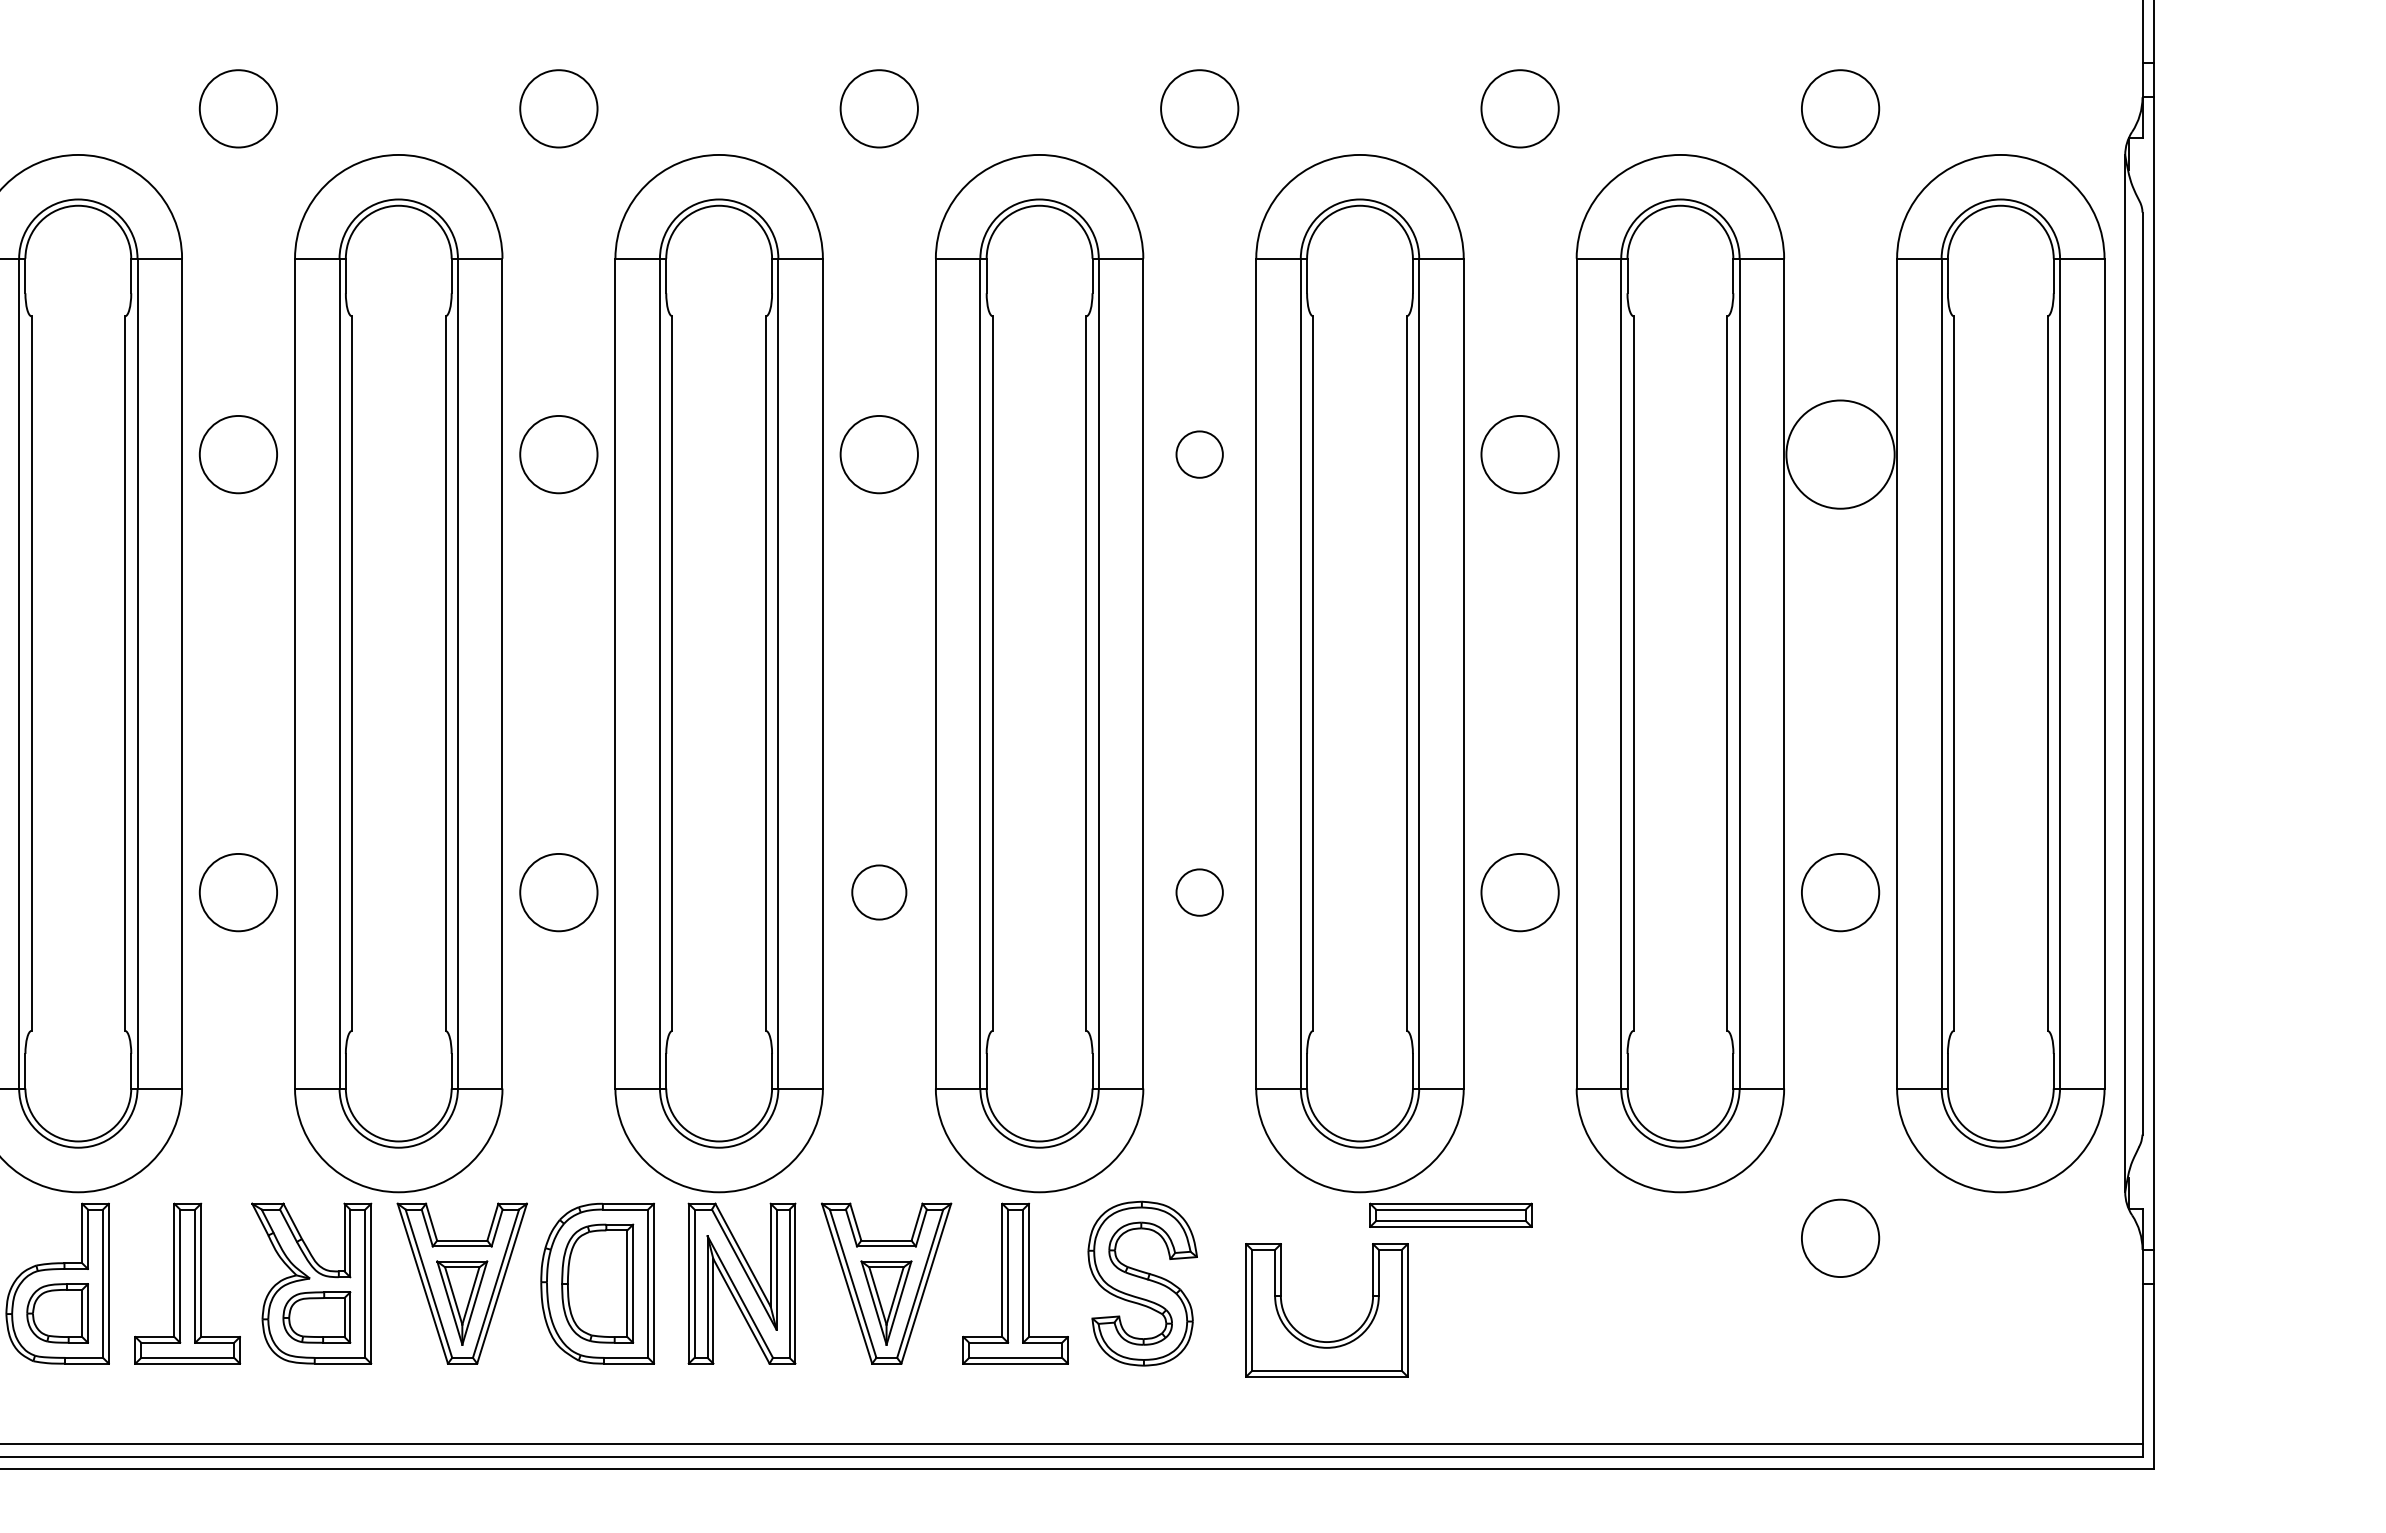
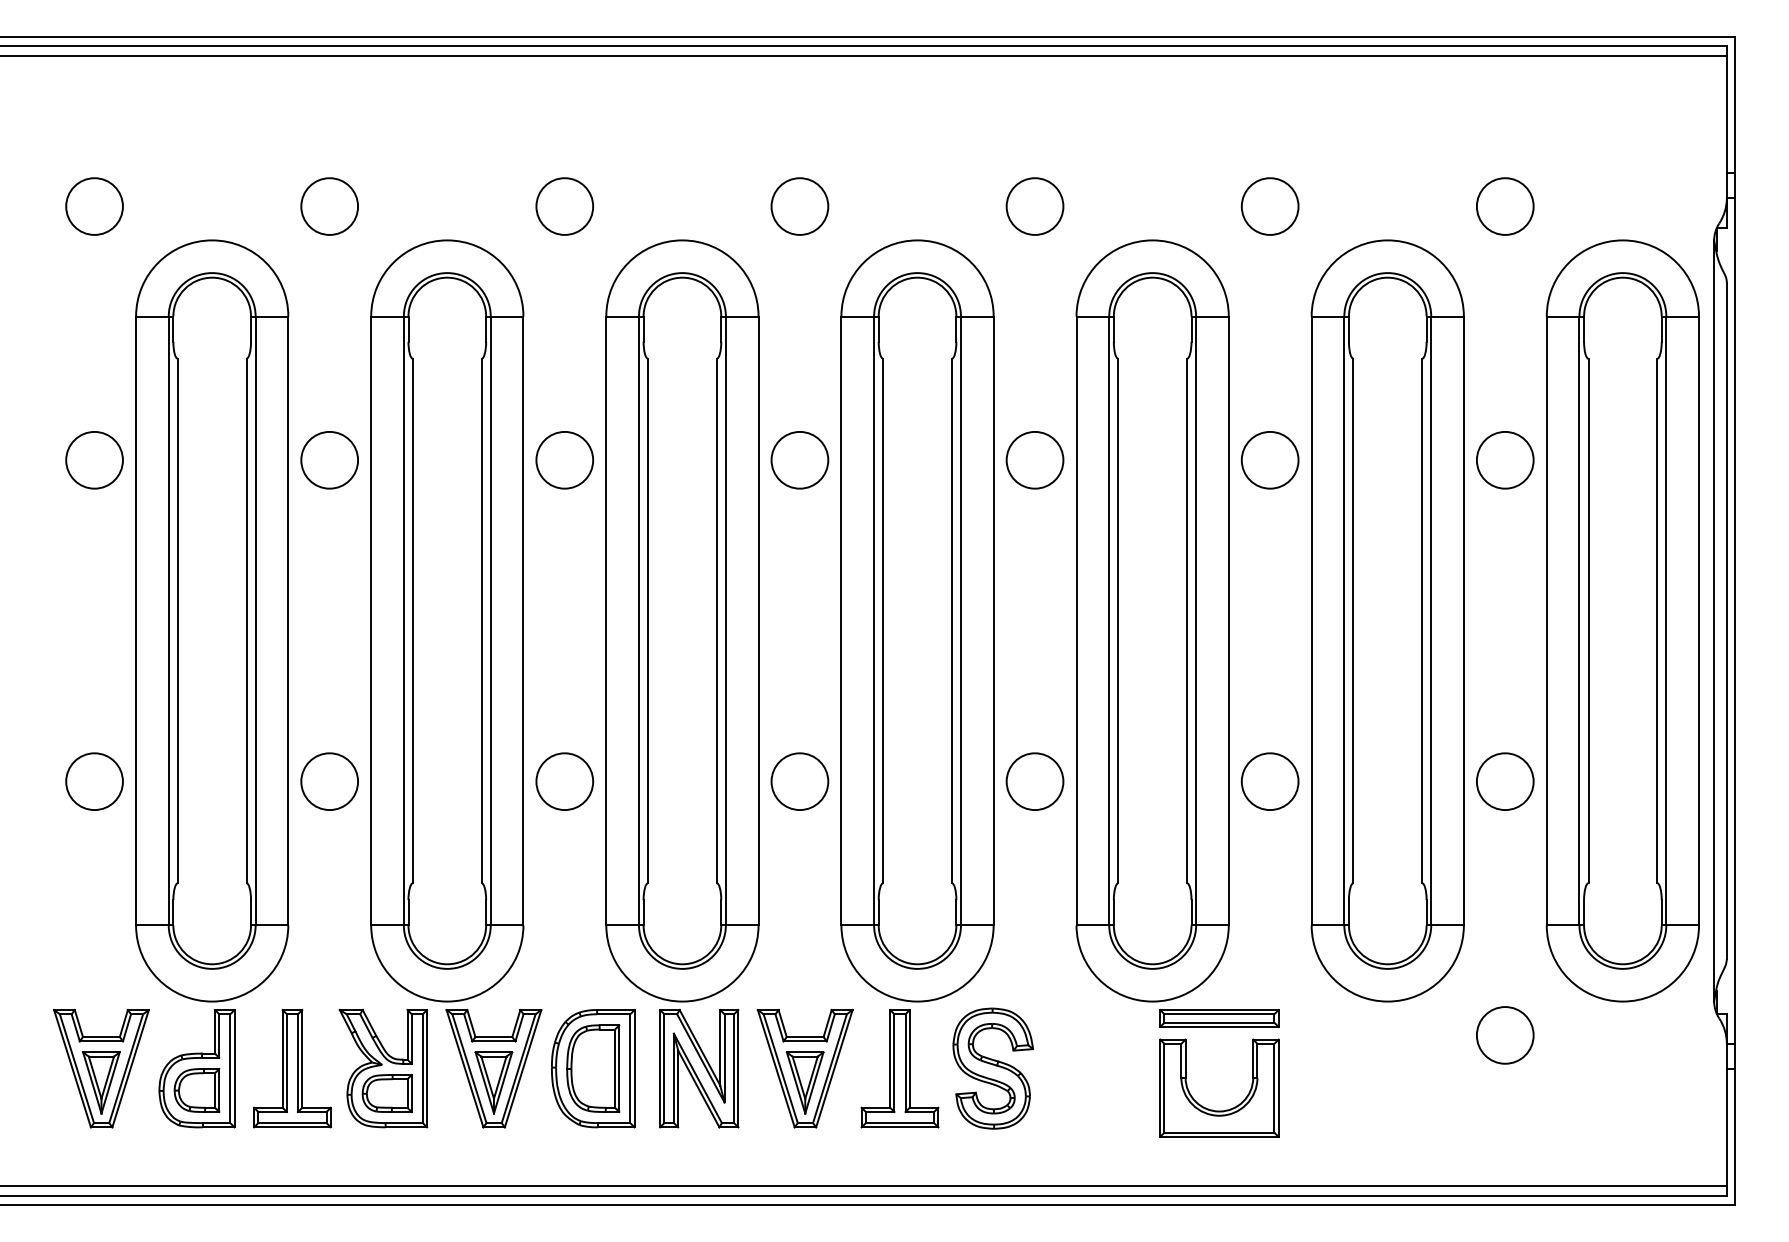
circle: (1198, 453) -> (1034, 459), size x1.67
circle: (1839, 453) -> (1504, 459), size x0.71
circle: (878, 892) -> (799, 781), size x1.43
circle: (1198, 892) -> (1034, 781), size x1.67
part: (1327, 1340) -> (1219, 1110), moved

